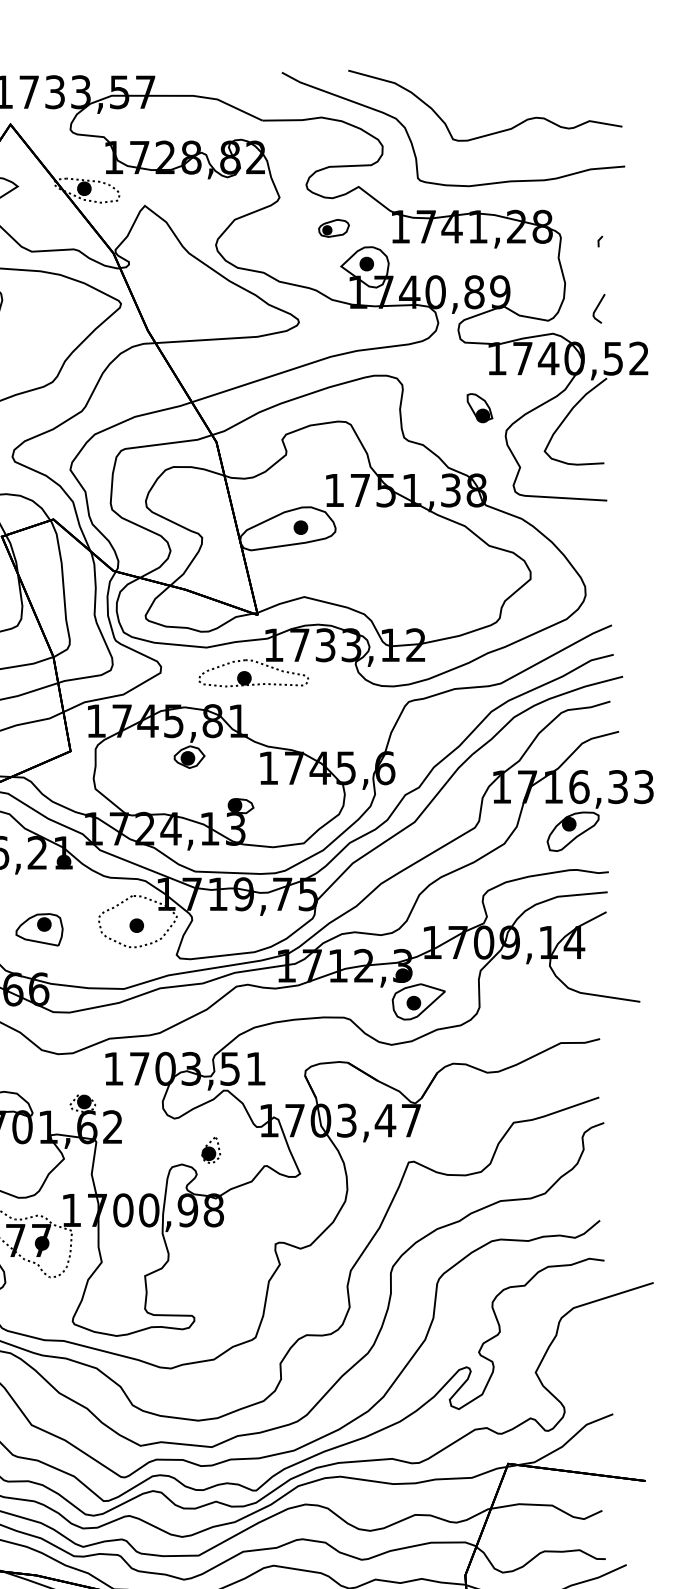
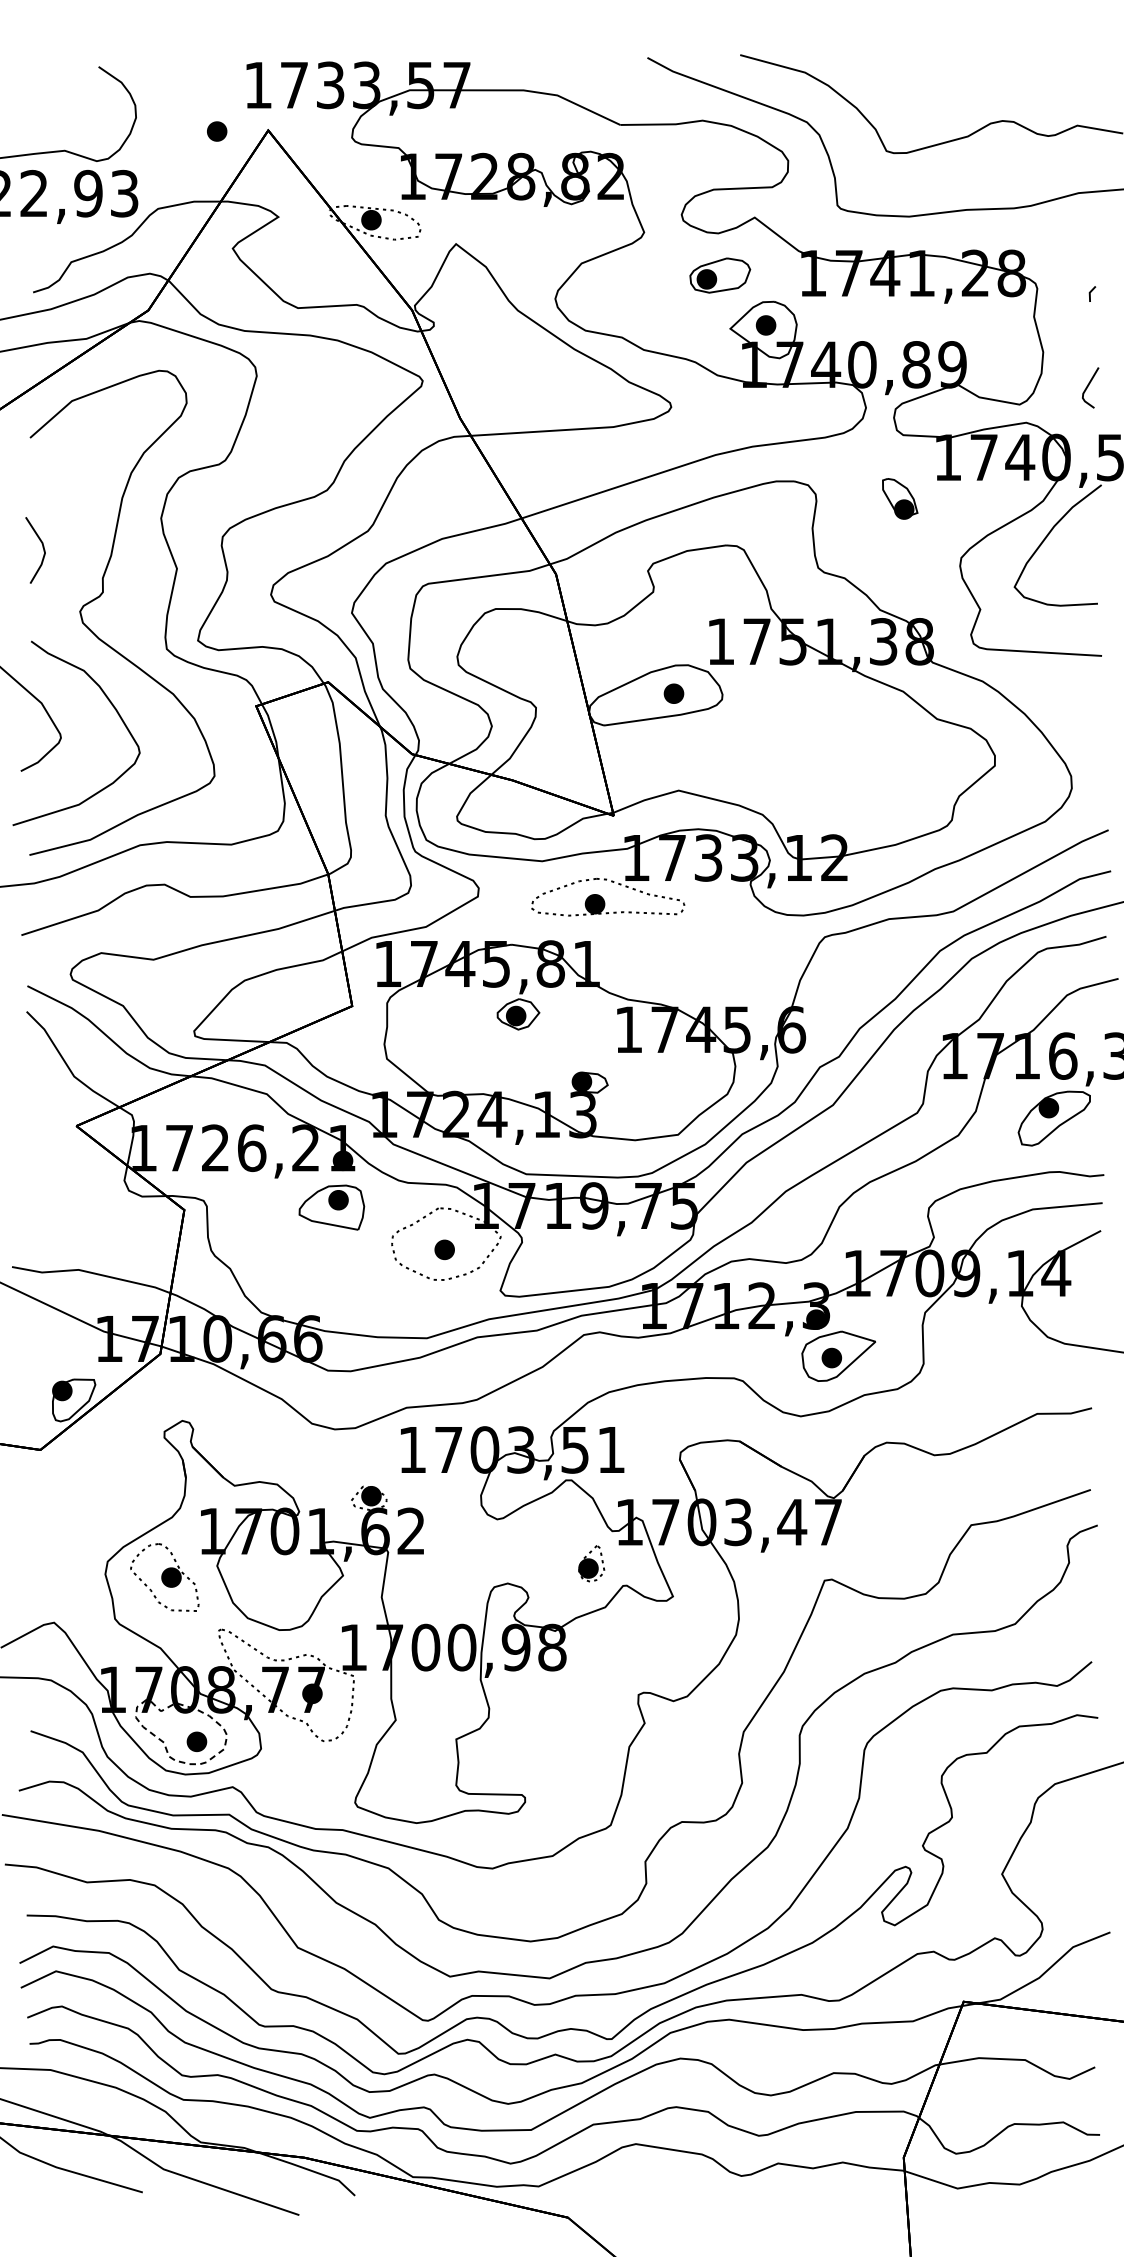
part: (334, 228) -> (720, 275), size x1.43
part: (480, 407) -> (900, 498), moved
part: (39, 929) -> (331, 1207), moved
part: (211, 1150) -> (591, 1563), moved

